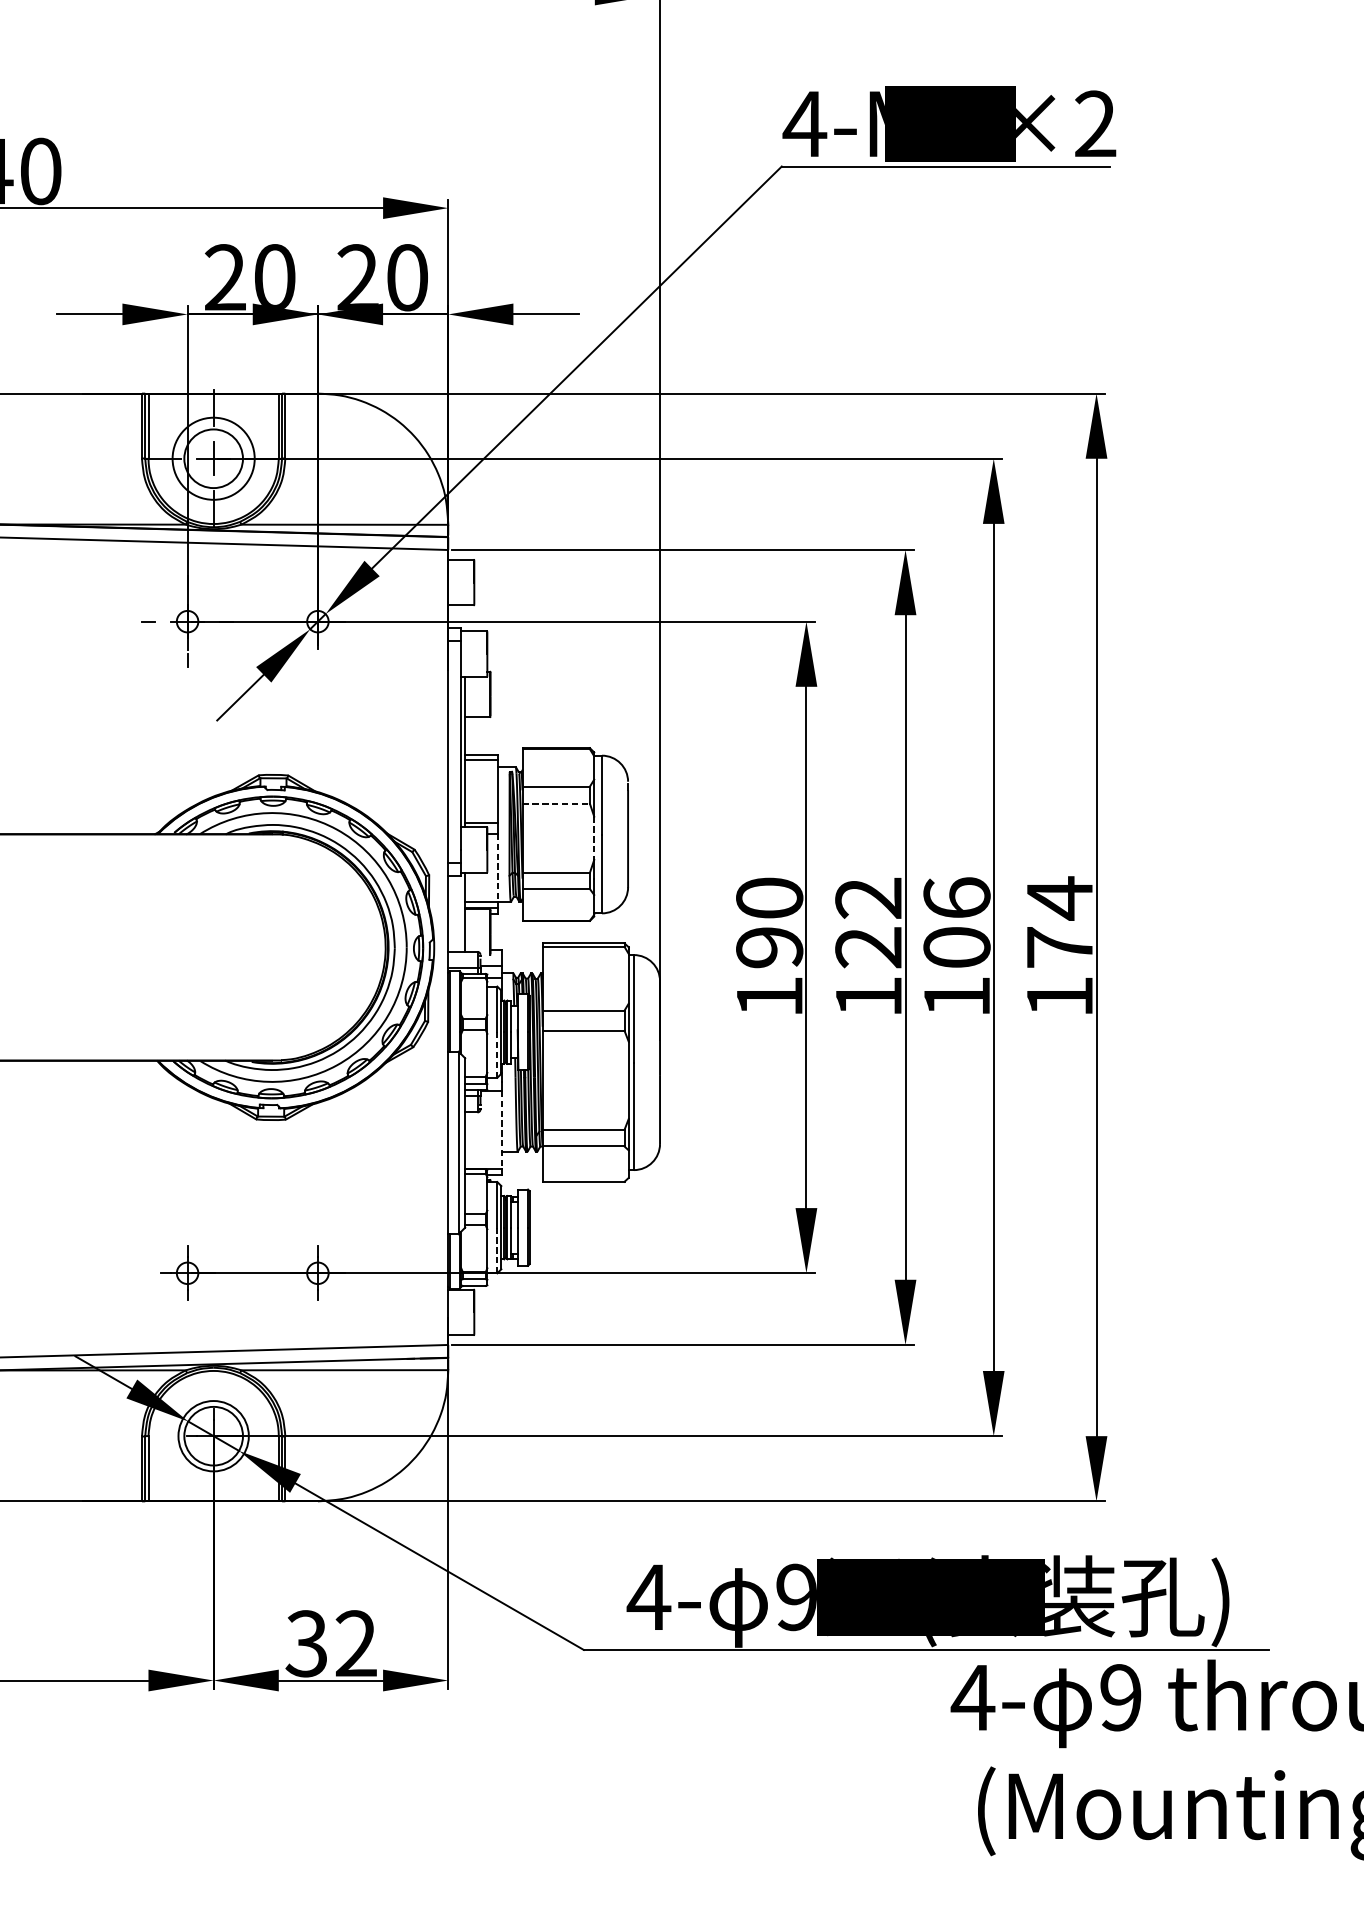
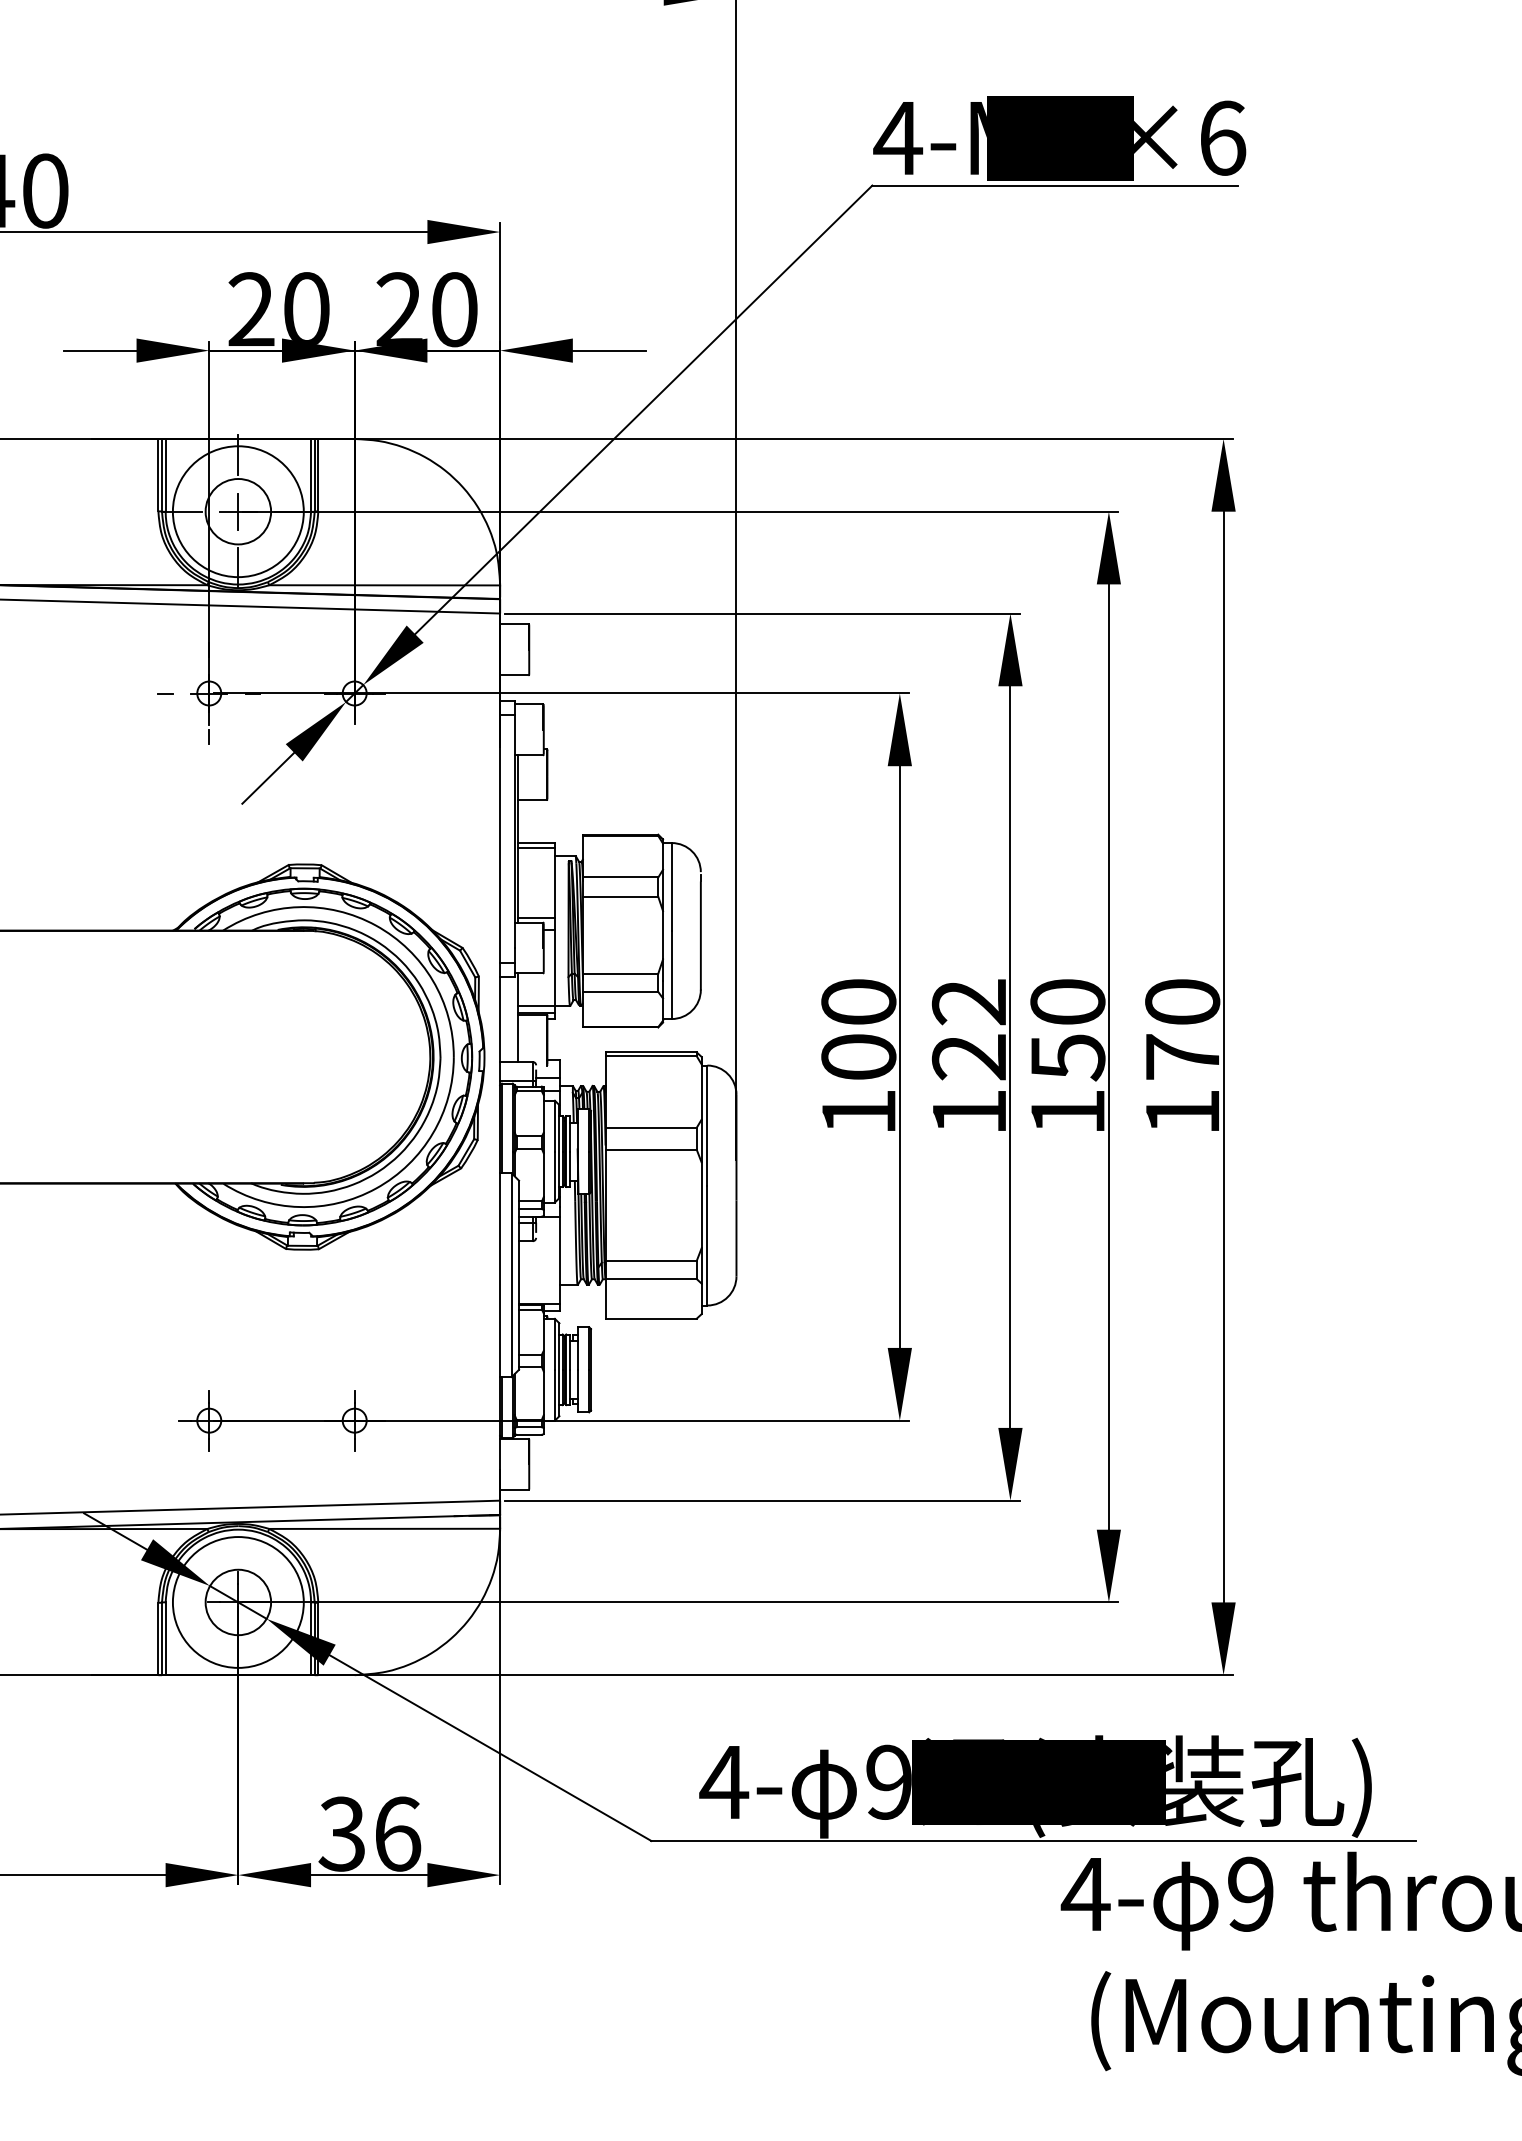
text: (1095, 123) -> (1222, 137), 4-M4×2 -> 4-M4×6
circle: (212, 458) -> (237, 511), size x1.43
line: (556, 803) -> (620, 896), dashed -> solid
line: (594, 838) -> (663, 935), dashed -> solid
line: (497, 868) -> (555, 968), dashed -> solid
text: (1059, 898) -> (1182, 1002), 174 -> 170
text: (956, 922) -> (1067, 1029), 106 -> 150
text: (769, 947) -> (858, 1057), 190 -> 100
line: (496, 1054) -> (554, 1176), dashed -> solid
line: (501, 1130) -> (559, 1261), dashed -> solid
line: (496, 1249) -> (554, 1394), dashed -> solid
circle: (212, 1436) -> (237, 1602), size x1.67
text: (356, 1643) -> (397, 1833), 32 -> 36

